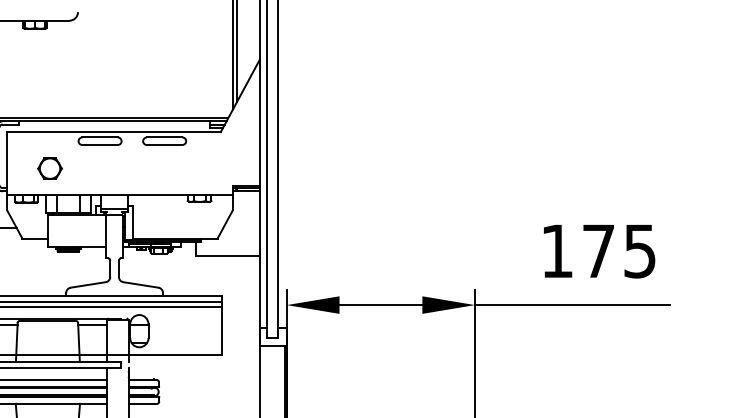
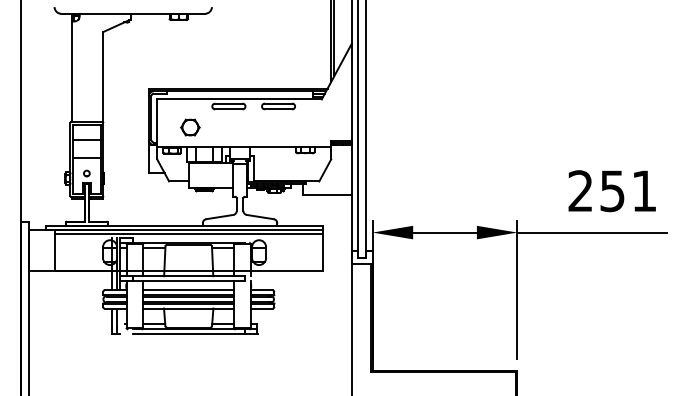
text: (598, 251) -> (612, 191), 175 -> 251

